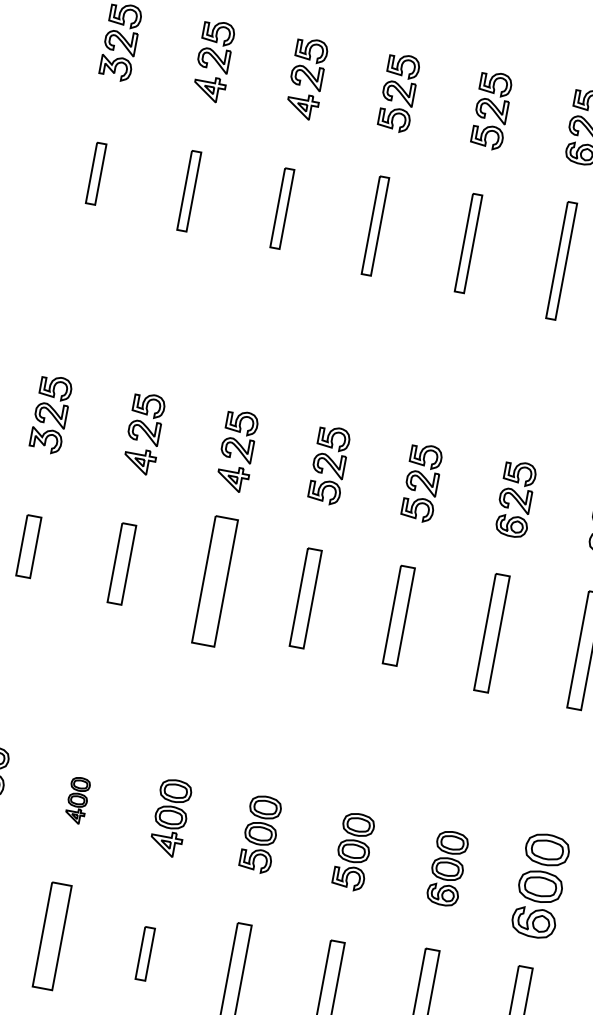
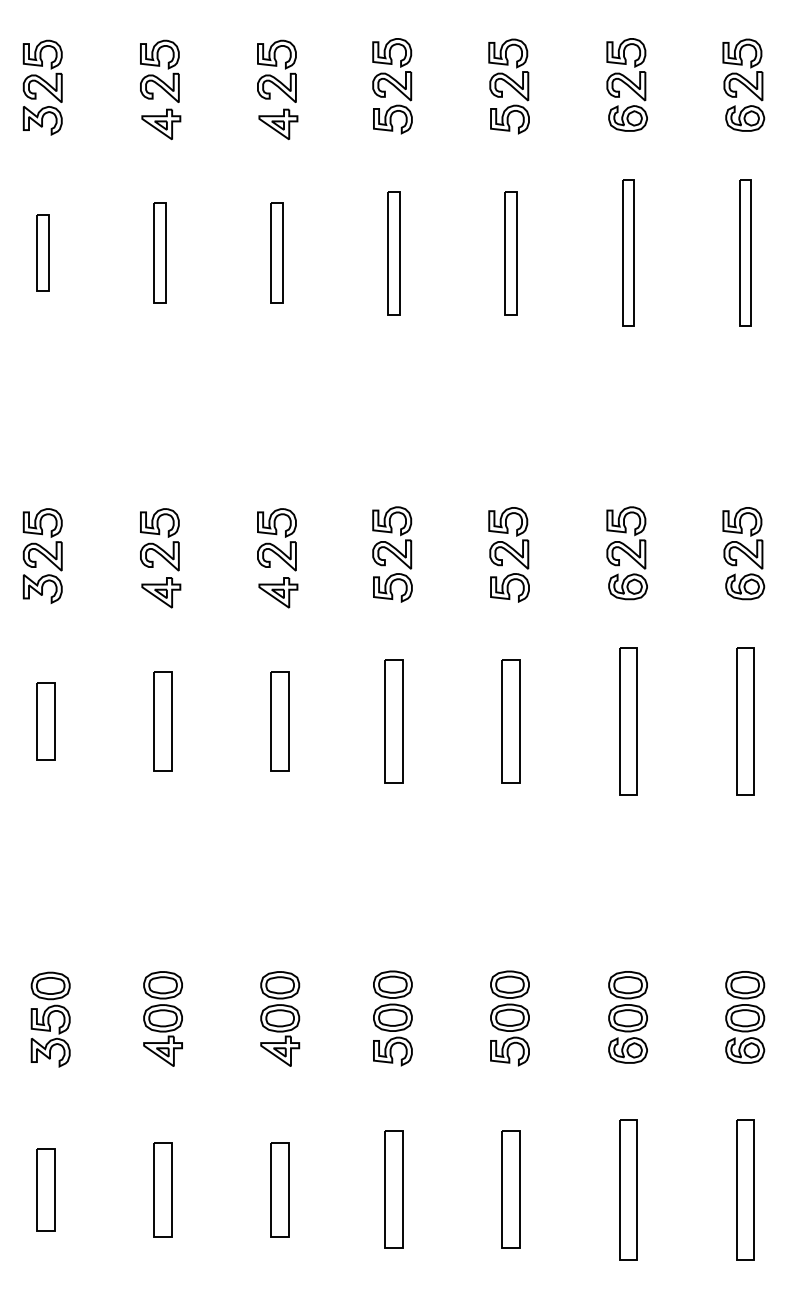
part: (214, 581) -> (279, 721), size x0.62
part: (77, 800) -> (162, 1018), size x1.67
part: (541, 886) -> (745, 1017), size x0.71
part: (51, 936) -> (162, 1189), size x0.71
part: (144, 953) -> (279, 1189), size x1.43

